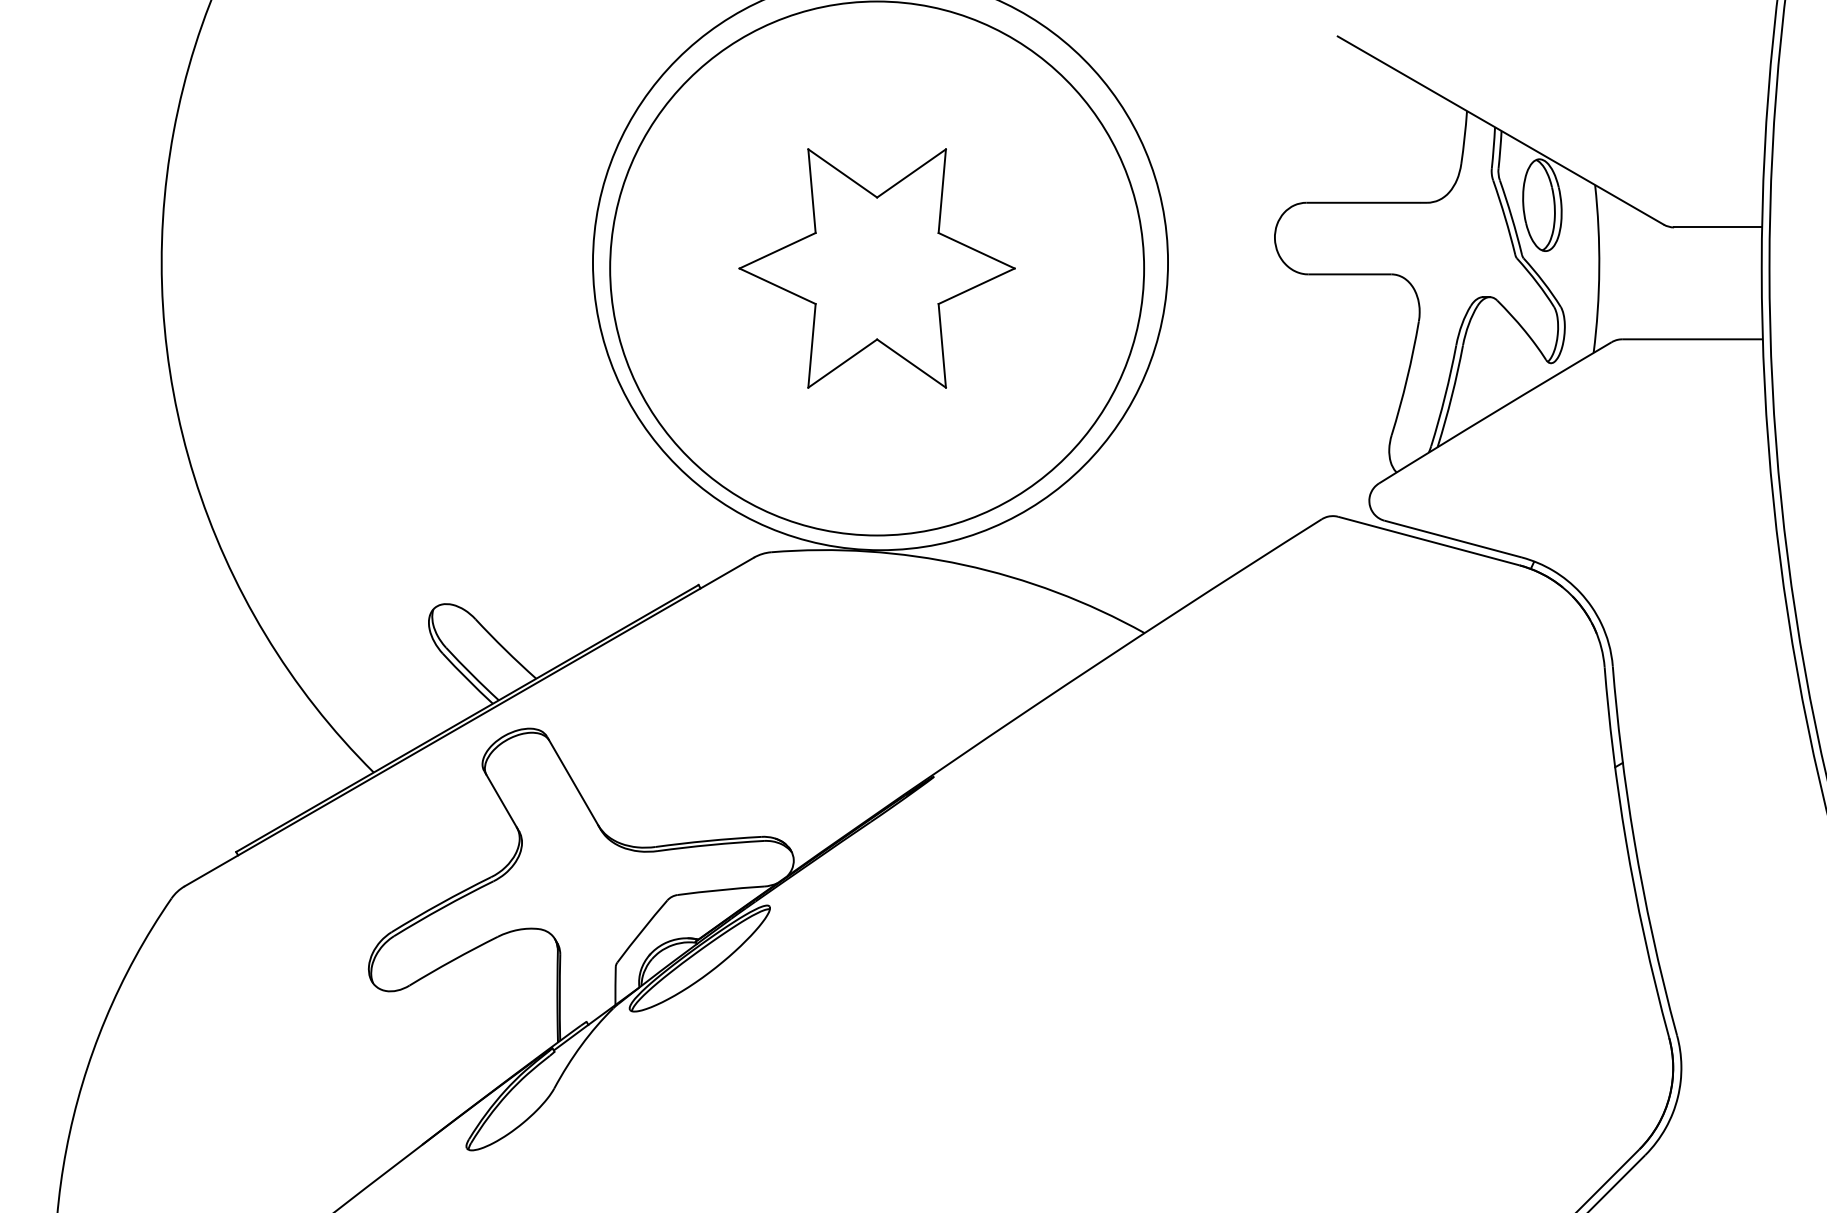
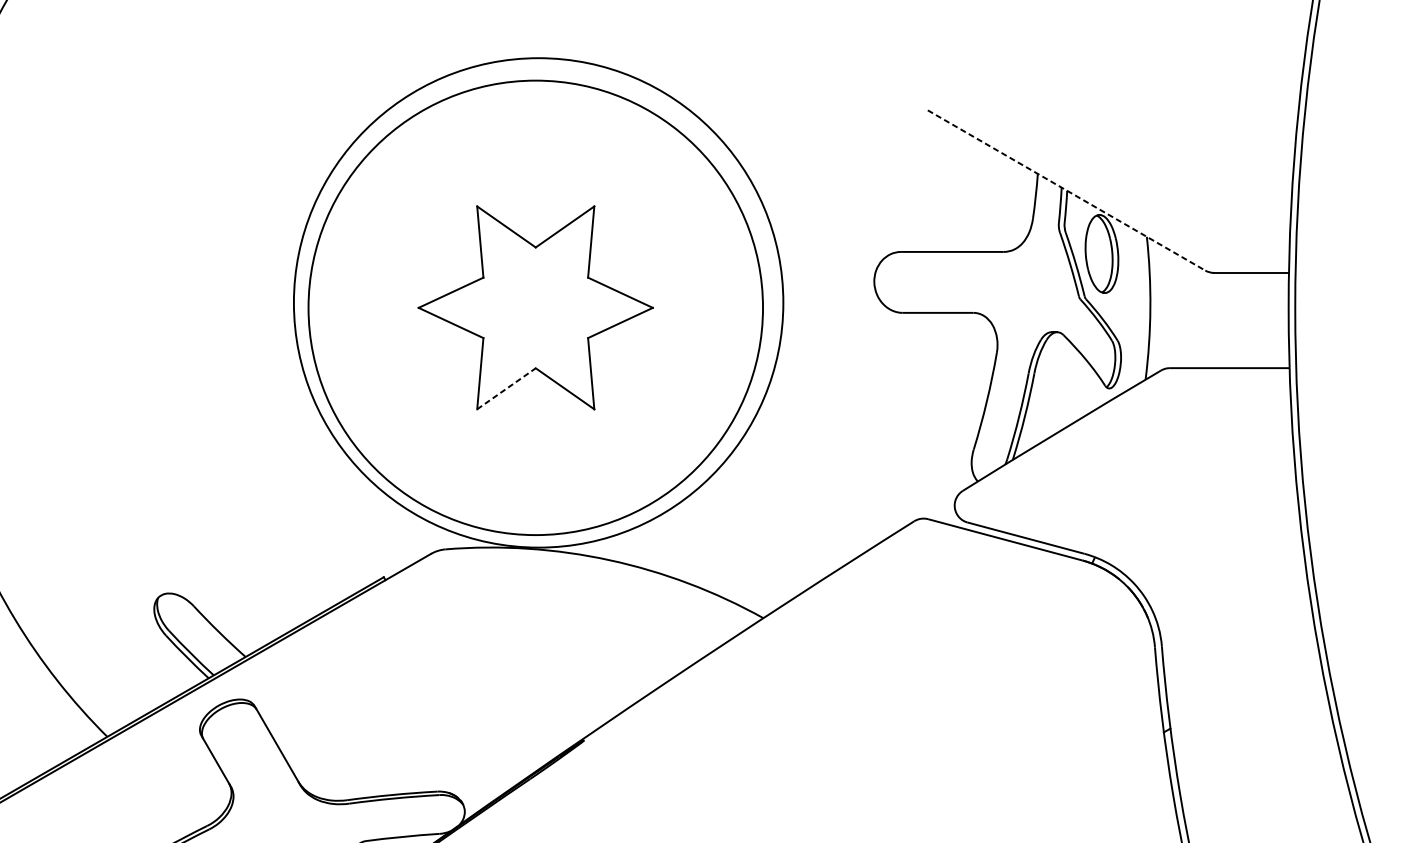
line: (1501, 130) -> (1067, 190), solid -> dashed
line: (842, 363) -> (506, 388), solid -> dashed

